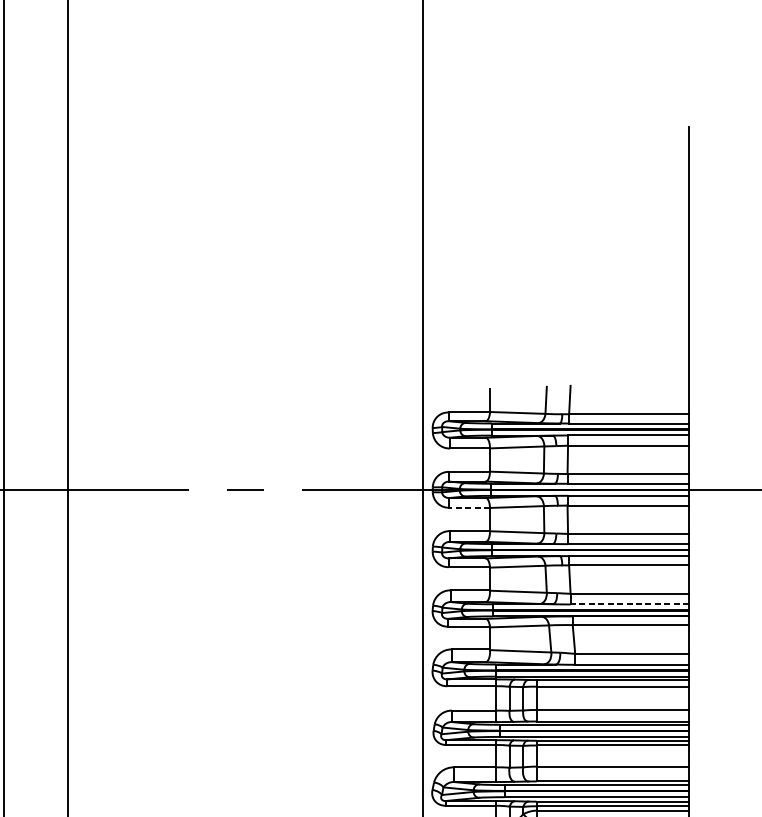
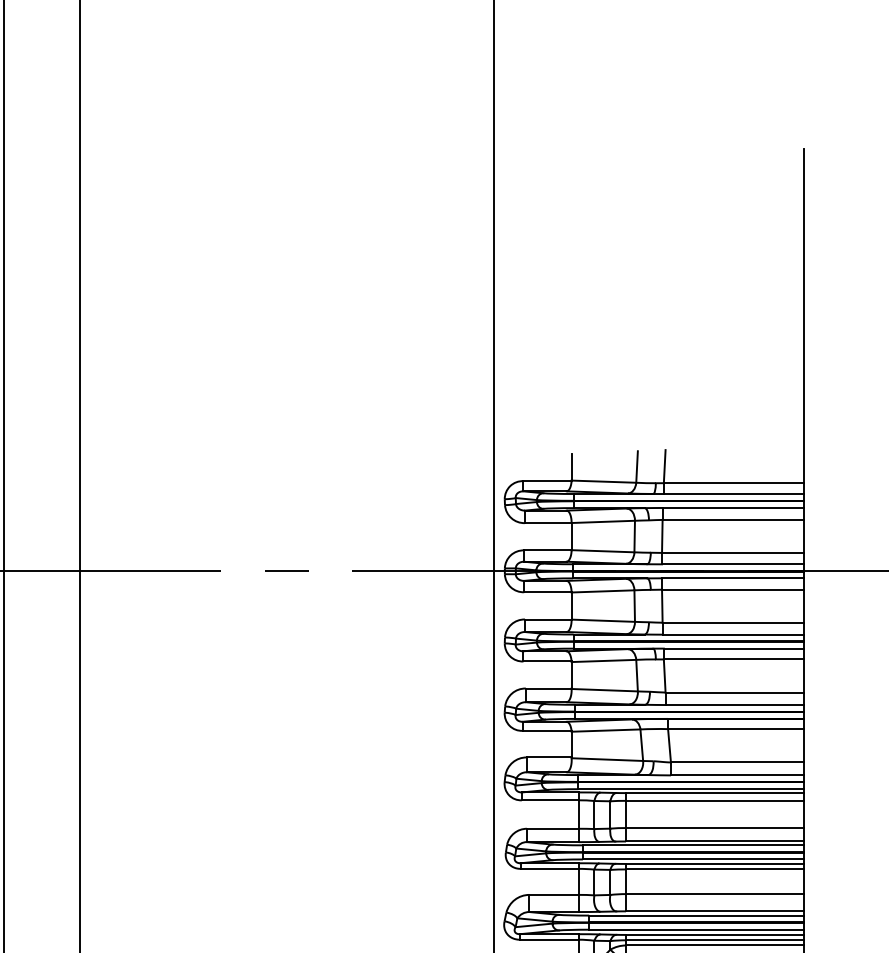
line: (469, 507) -> (547, 592), dashed -> solid
line: (629, 604) -> (734, 705), dashed -> solid

